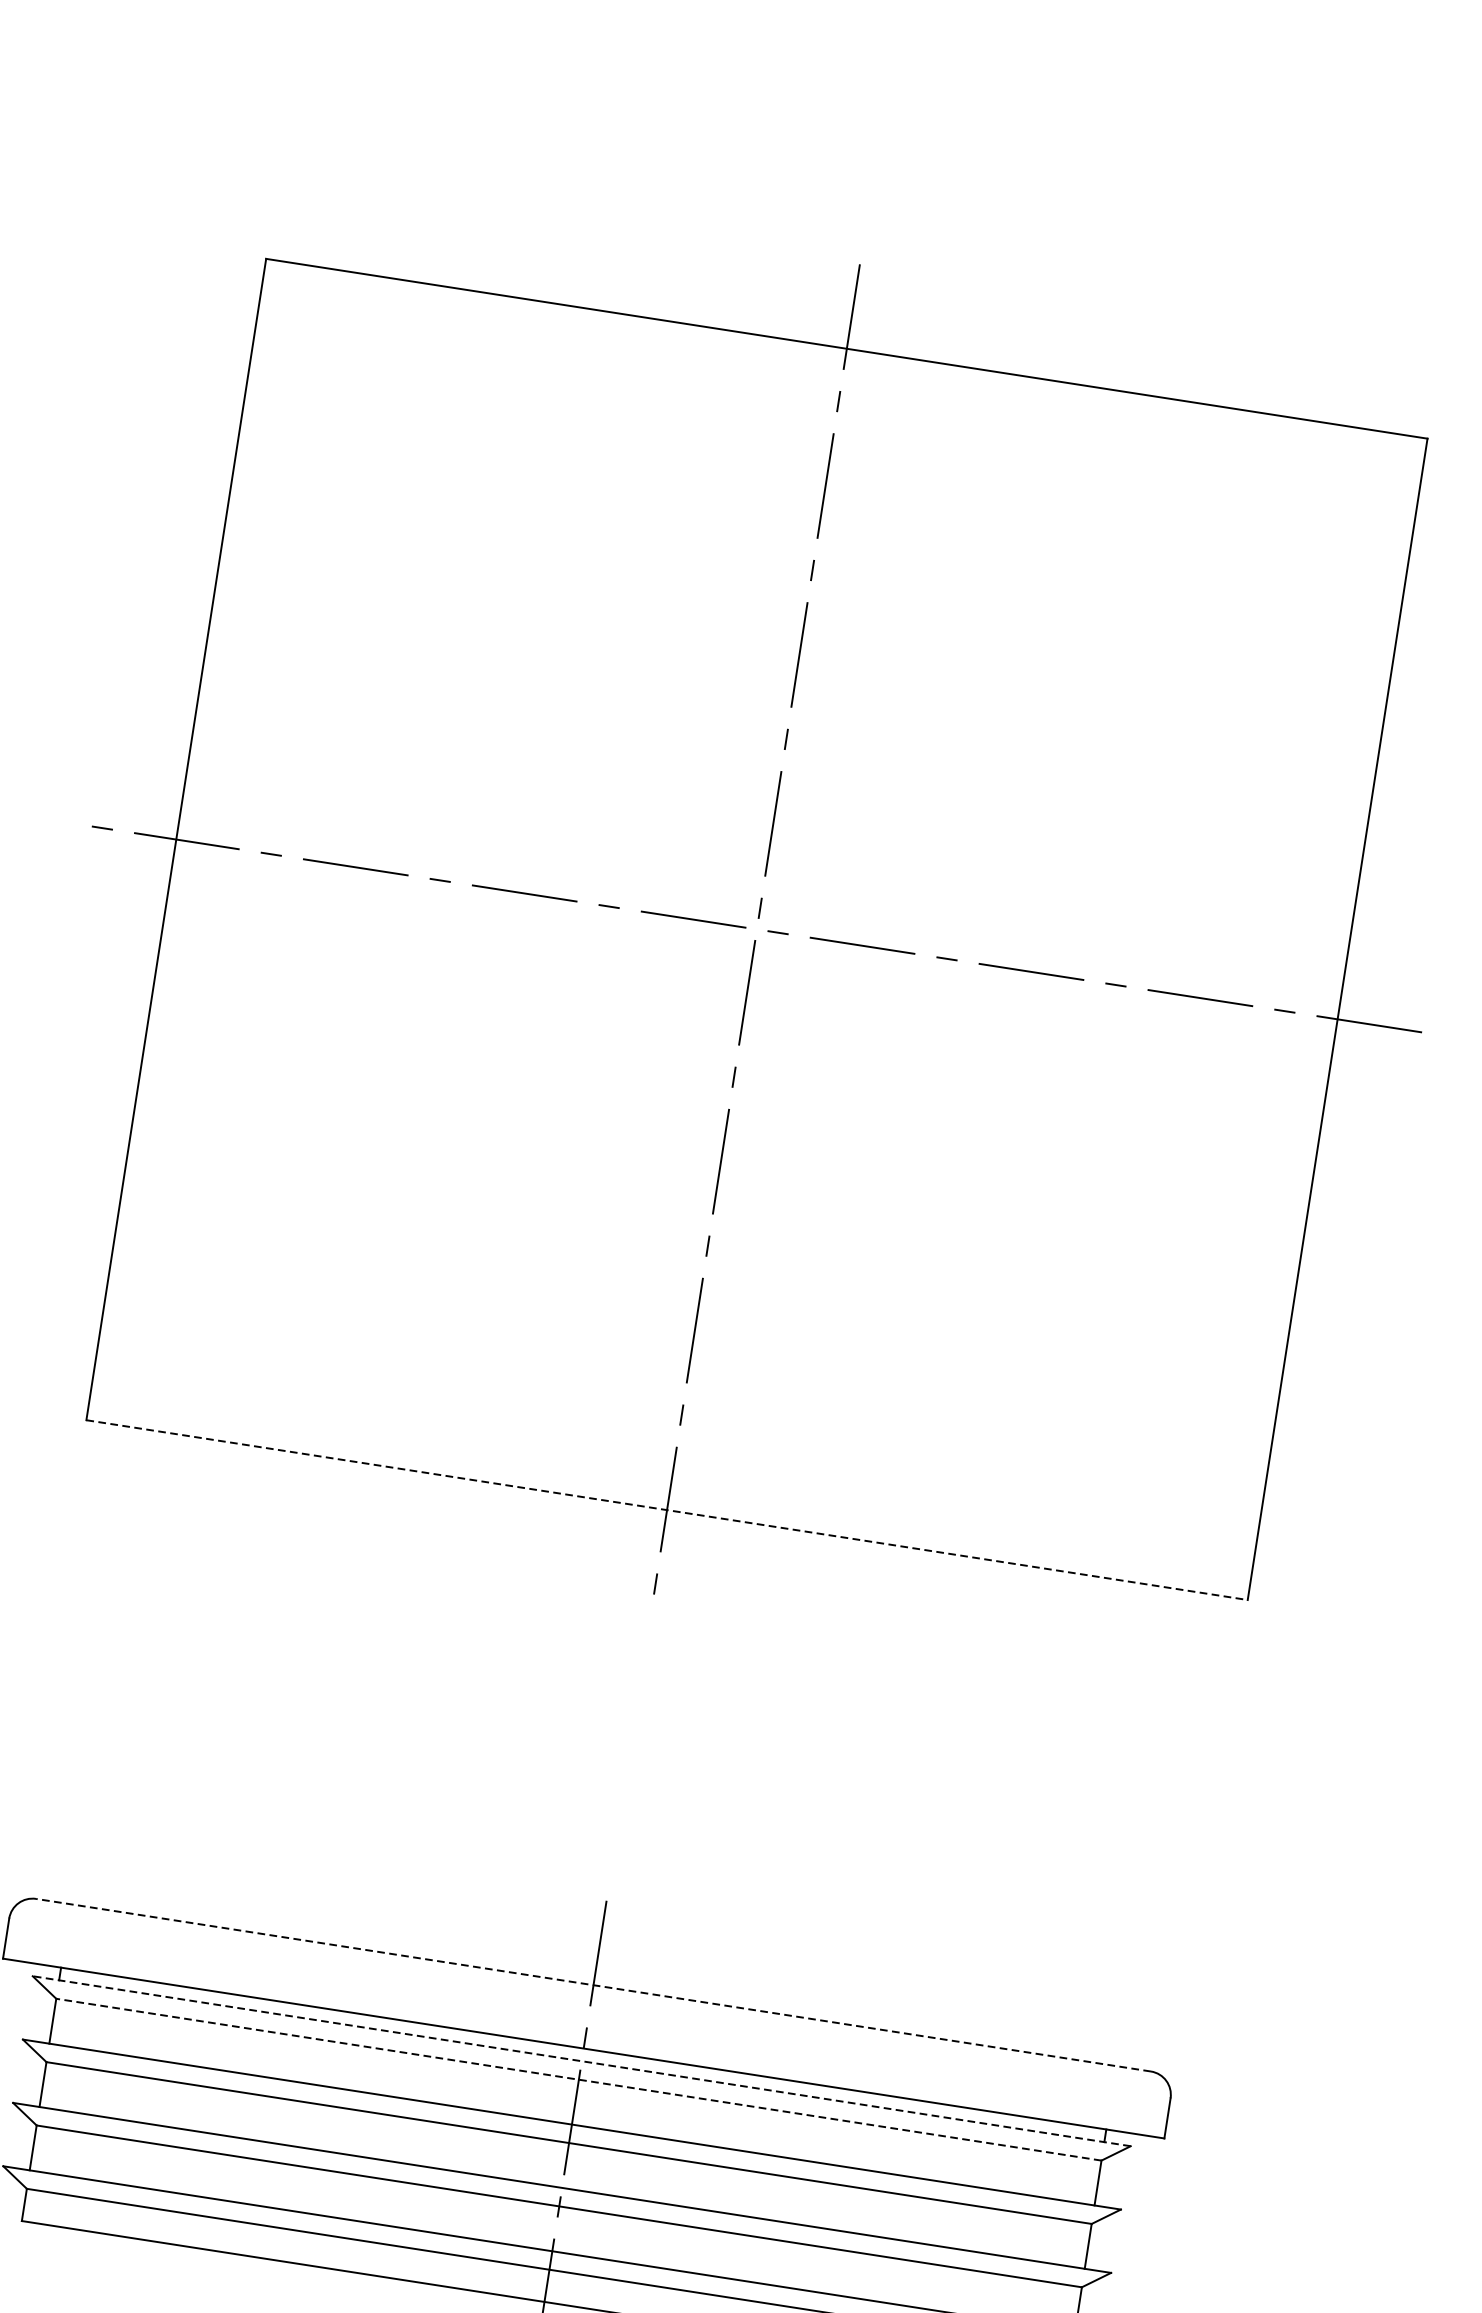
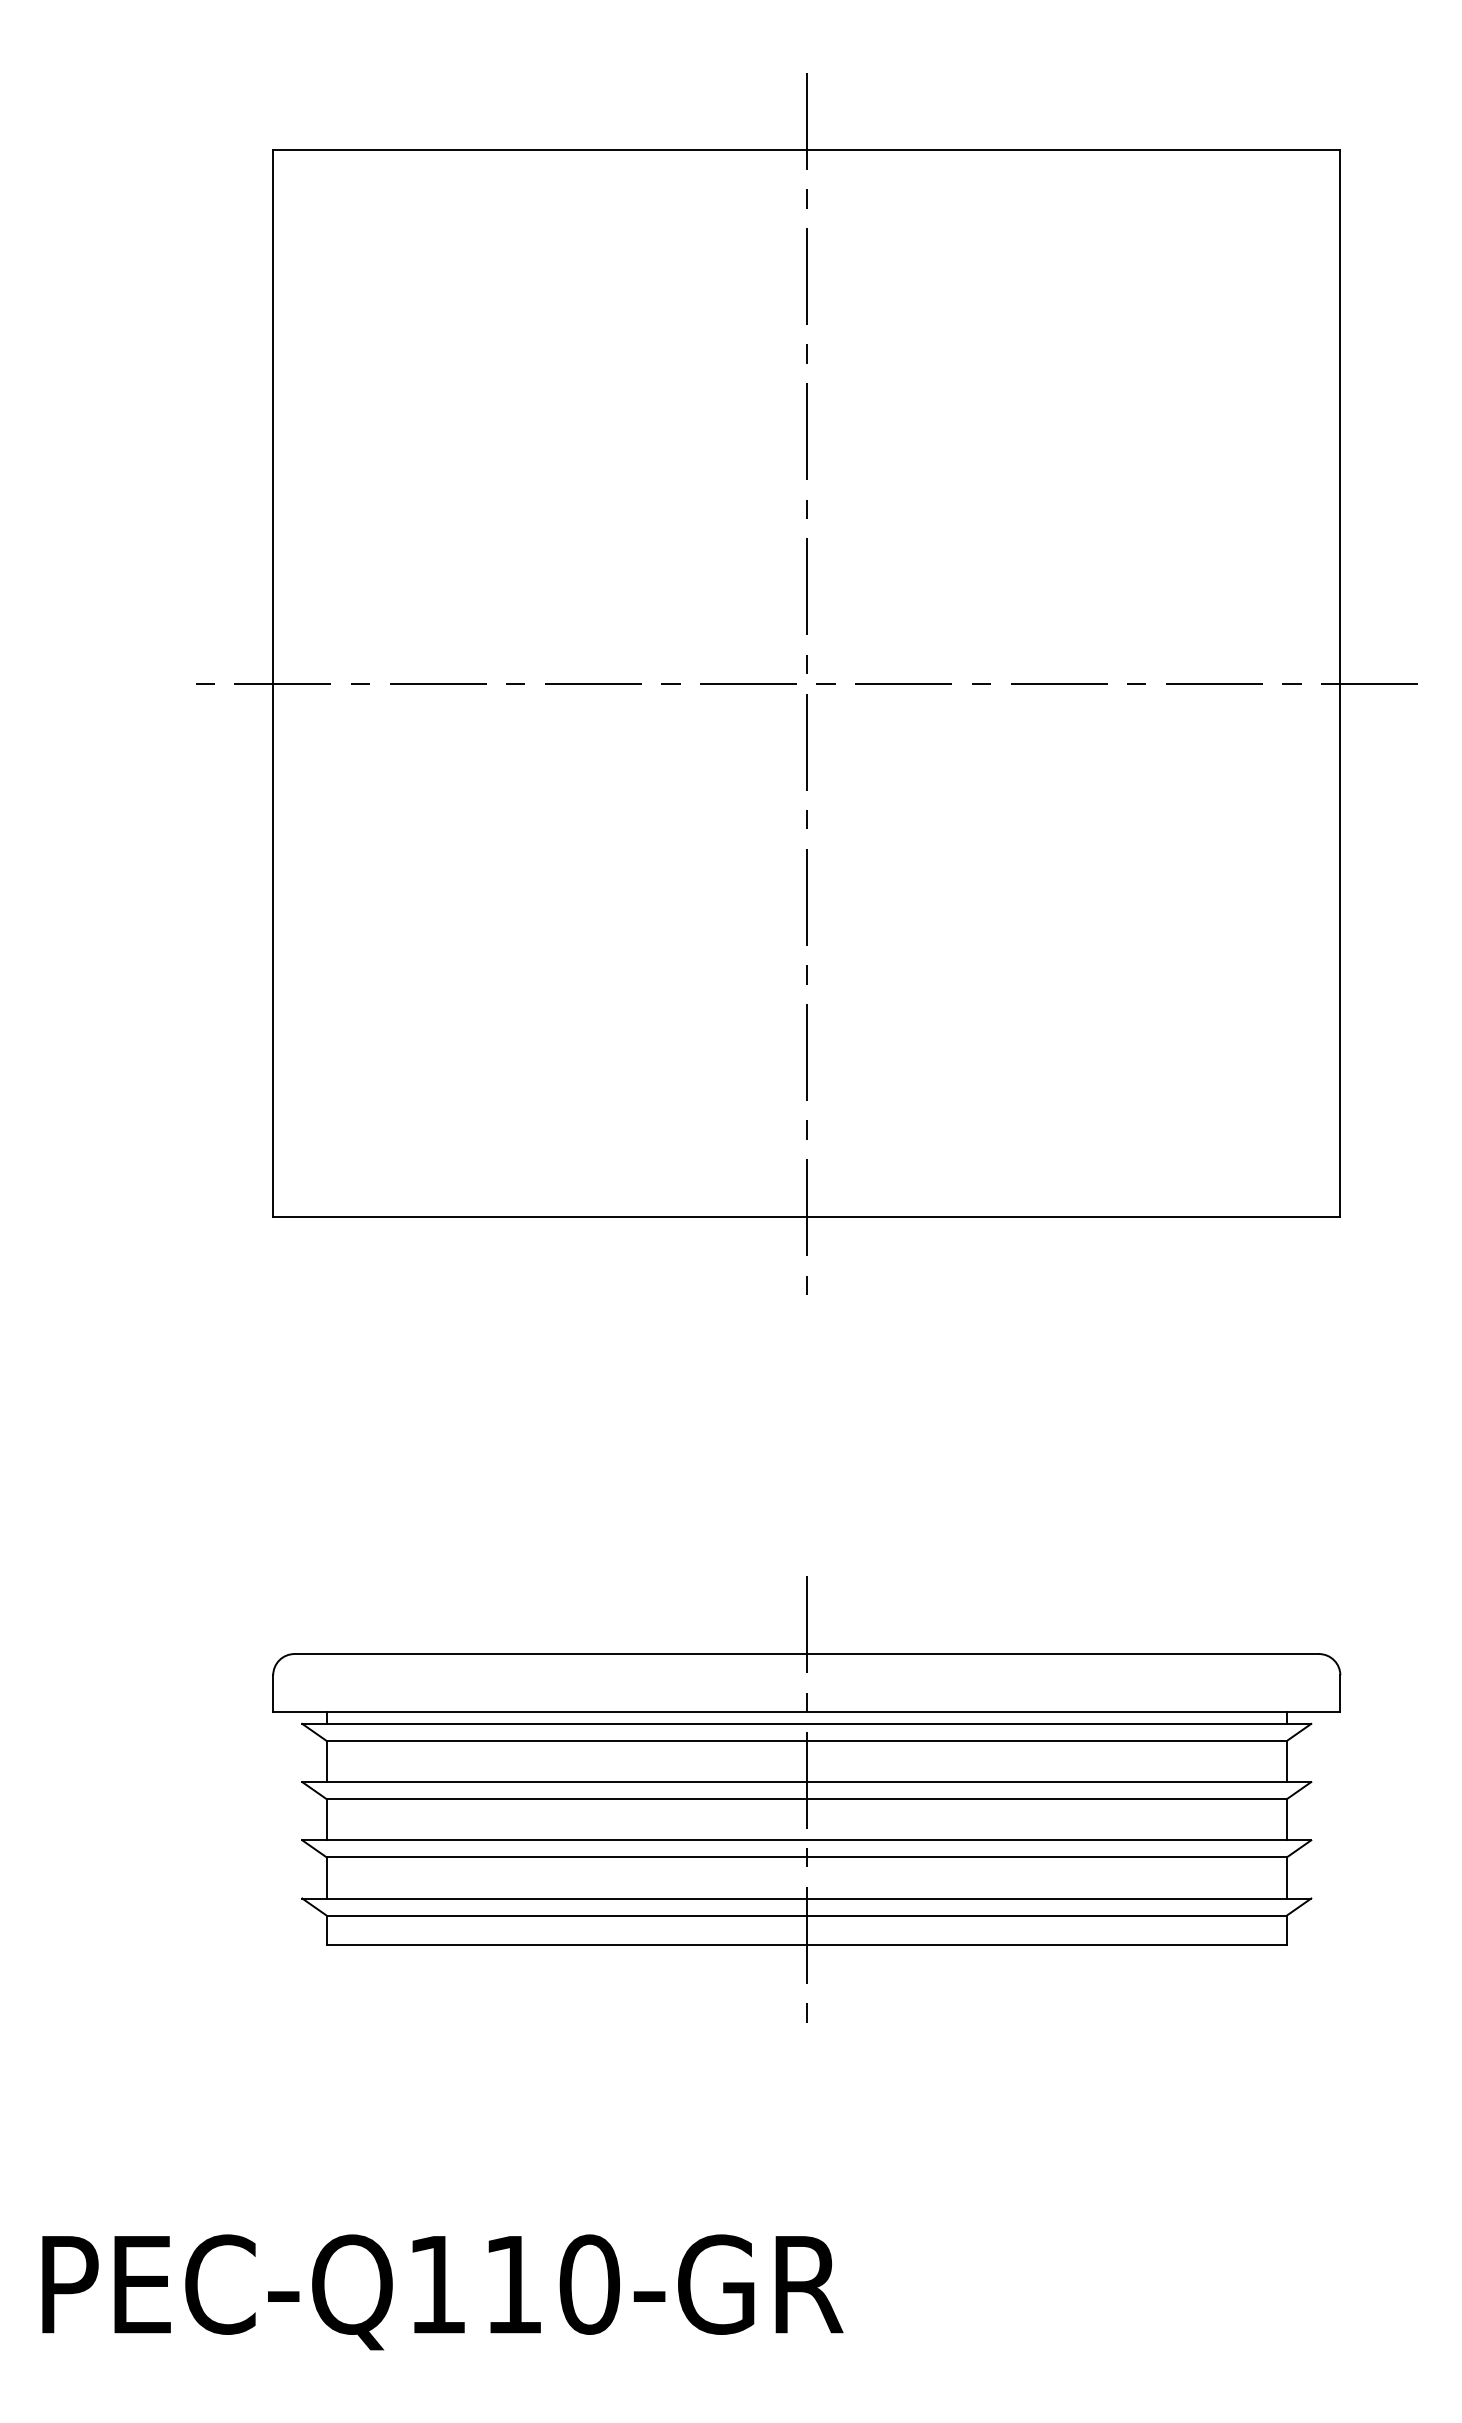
line: (666, 1510) -> (806, 1217), dashed -> solid
line: (593, 1985) -> (806, 1654), dashed -> solid
line: (581, 2060) -> (806, 1723), dashed -> solid
line: (578, 2079) -> (806, 1740), dashed -> solid

